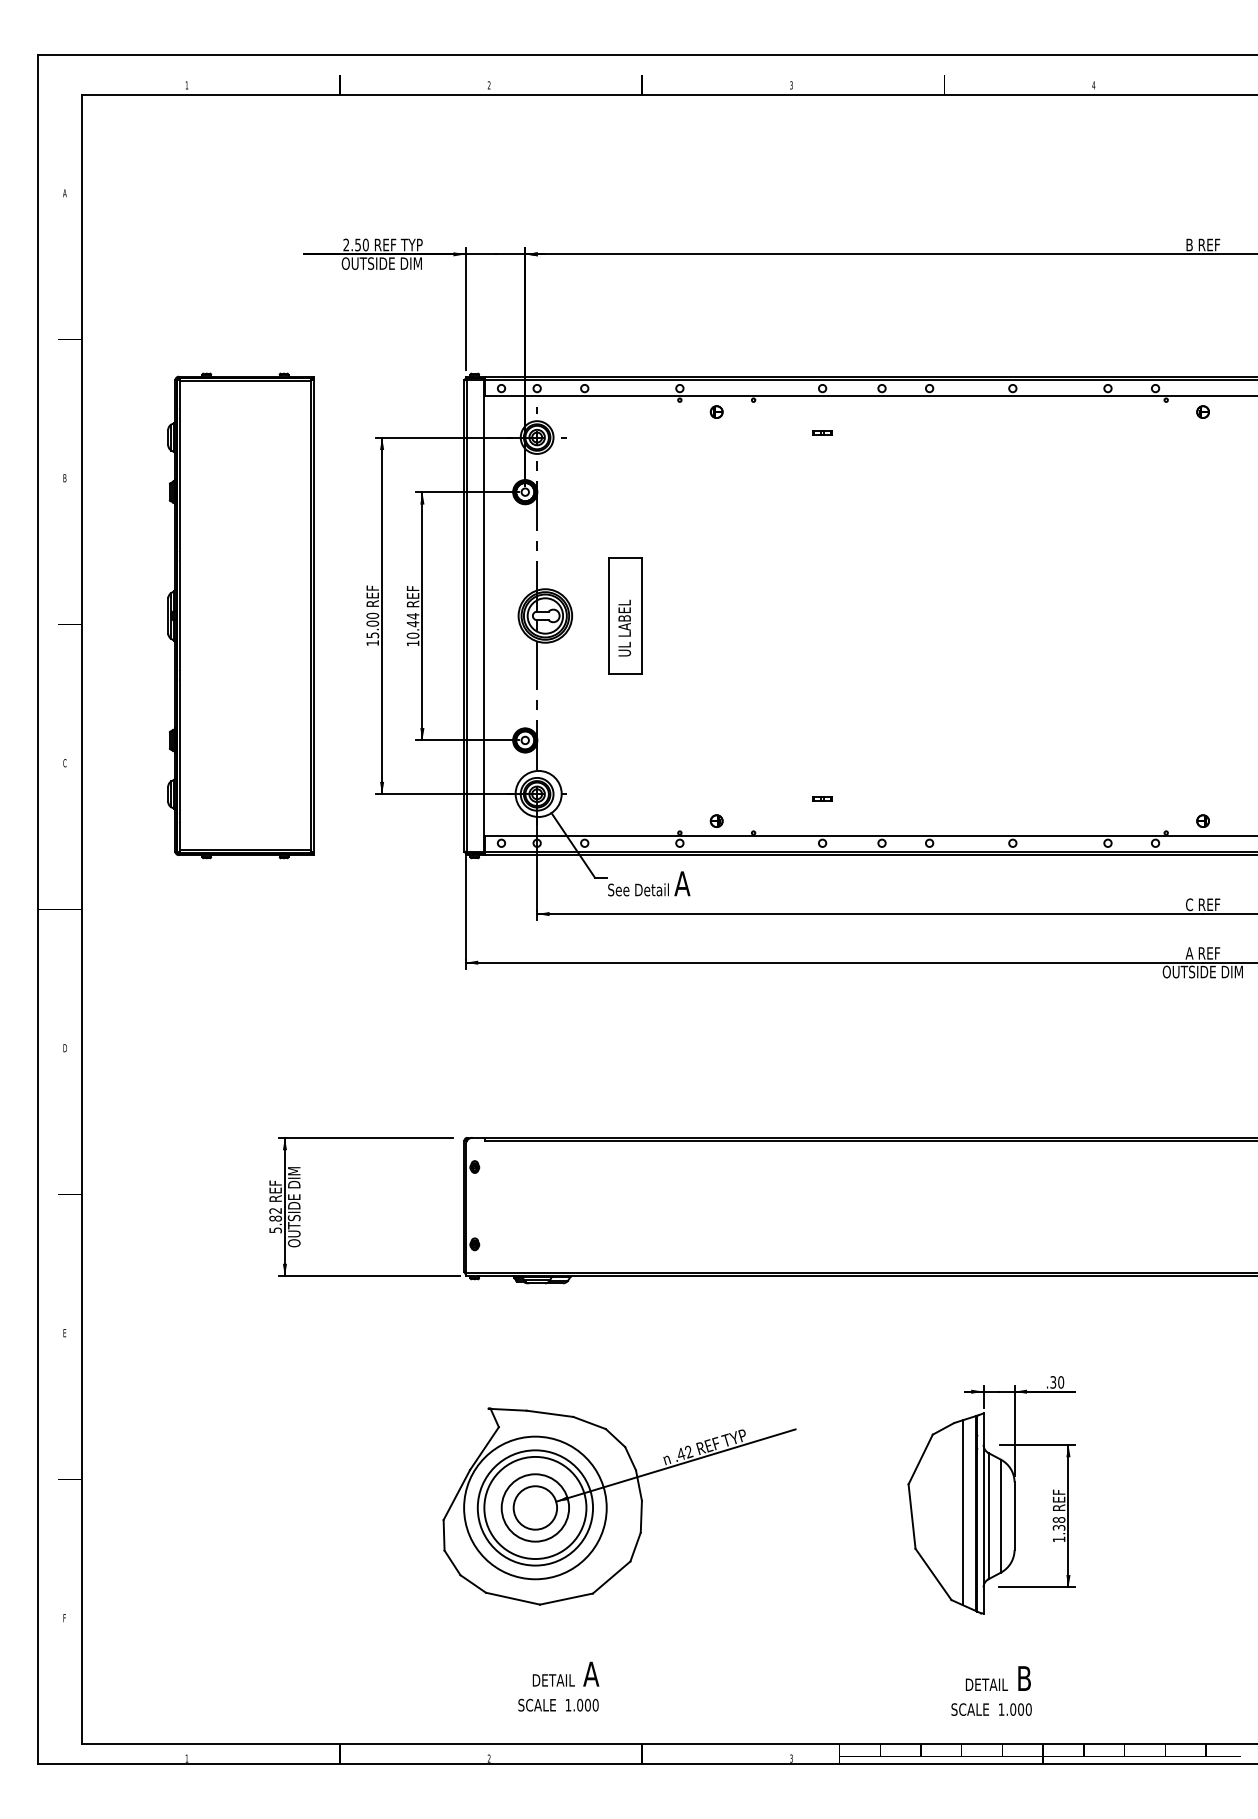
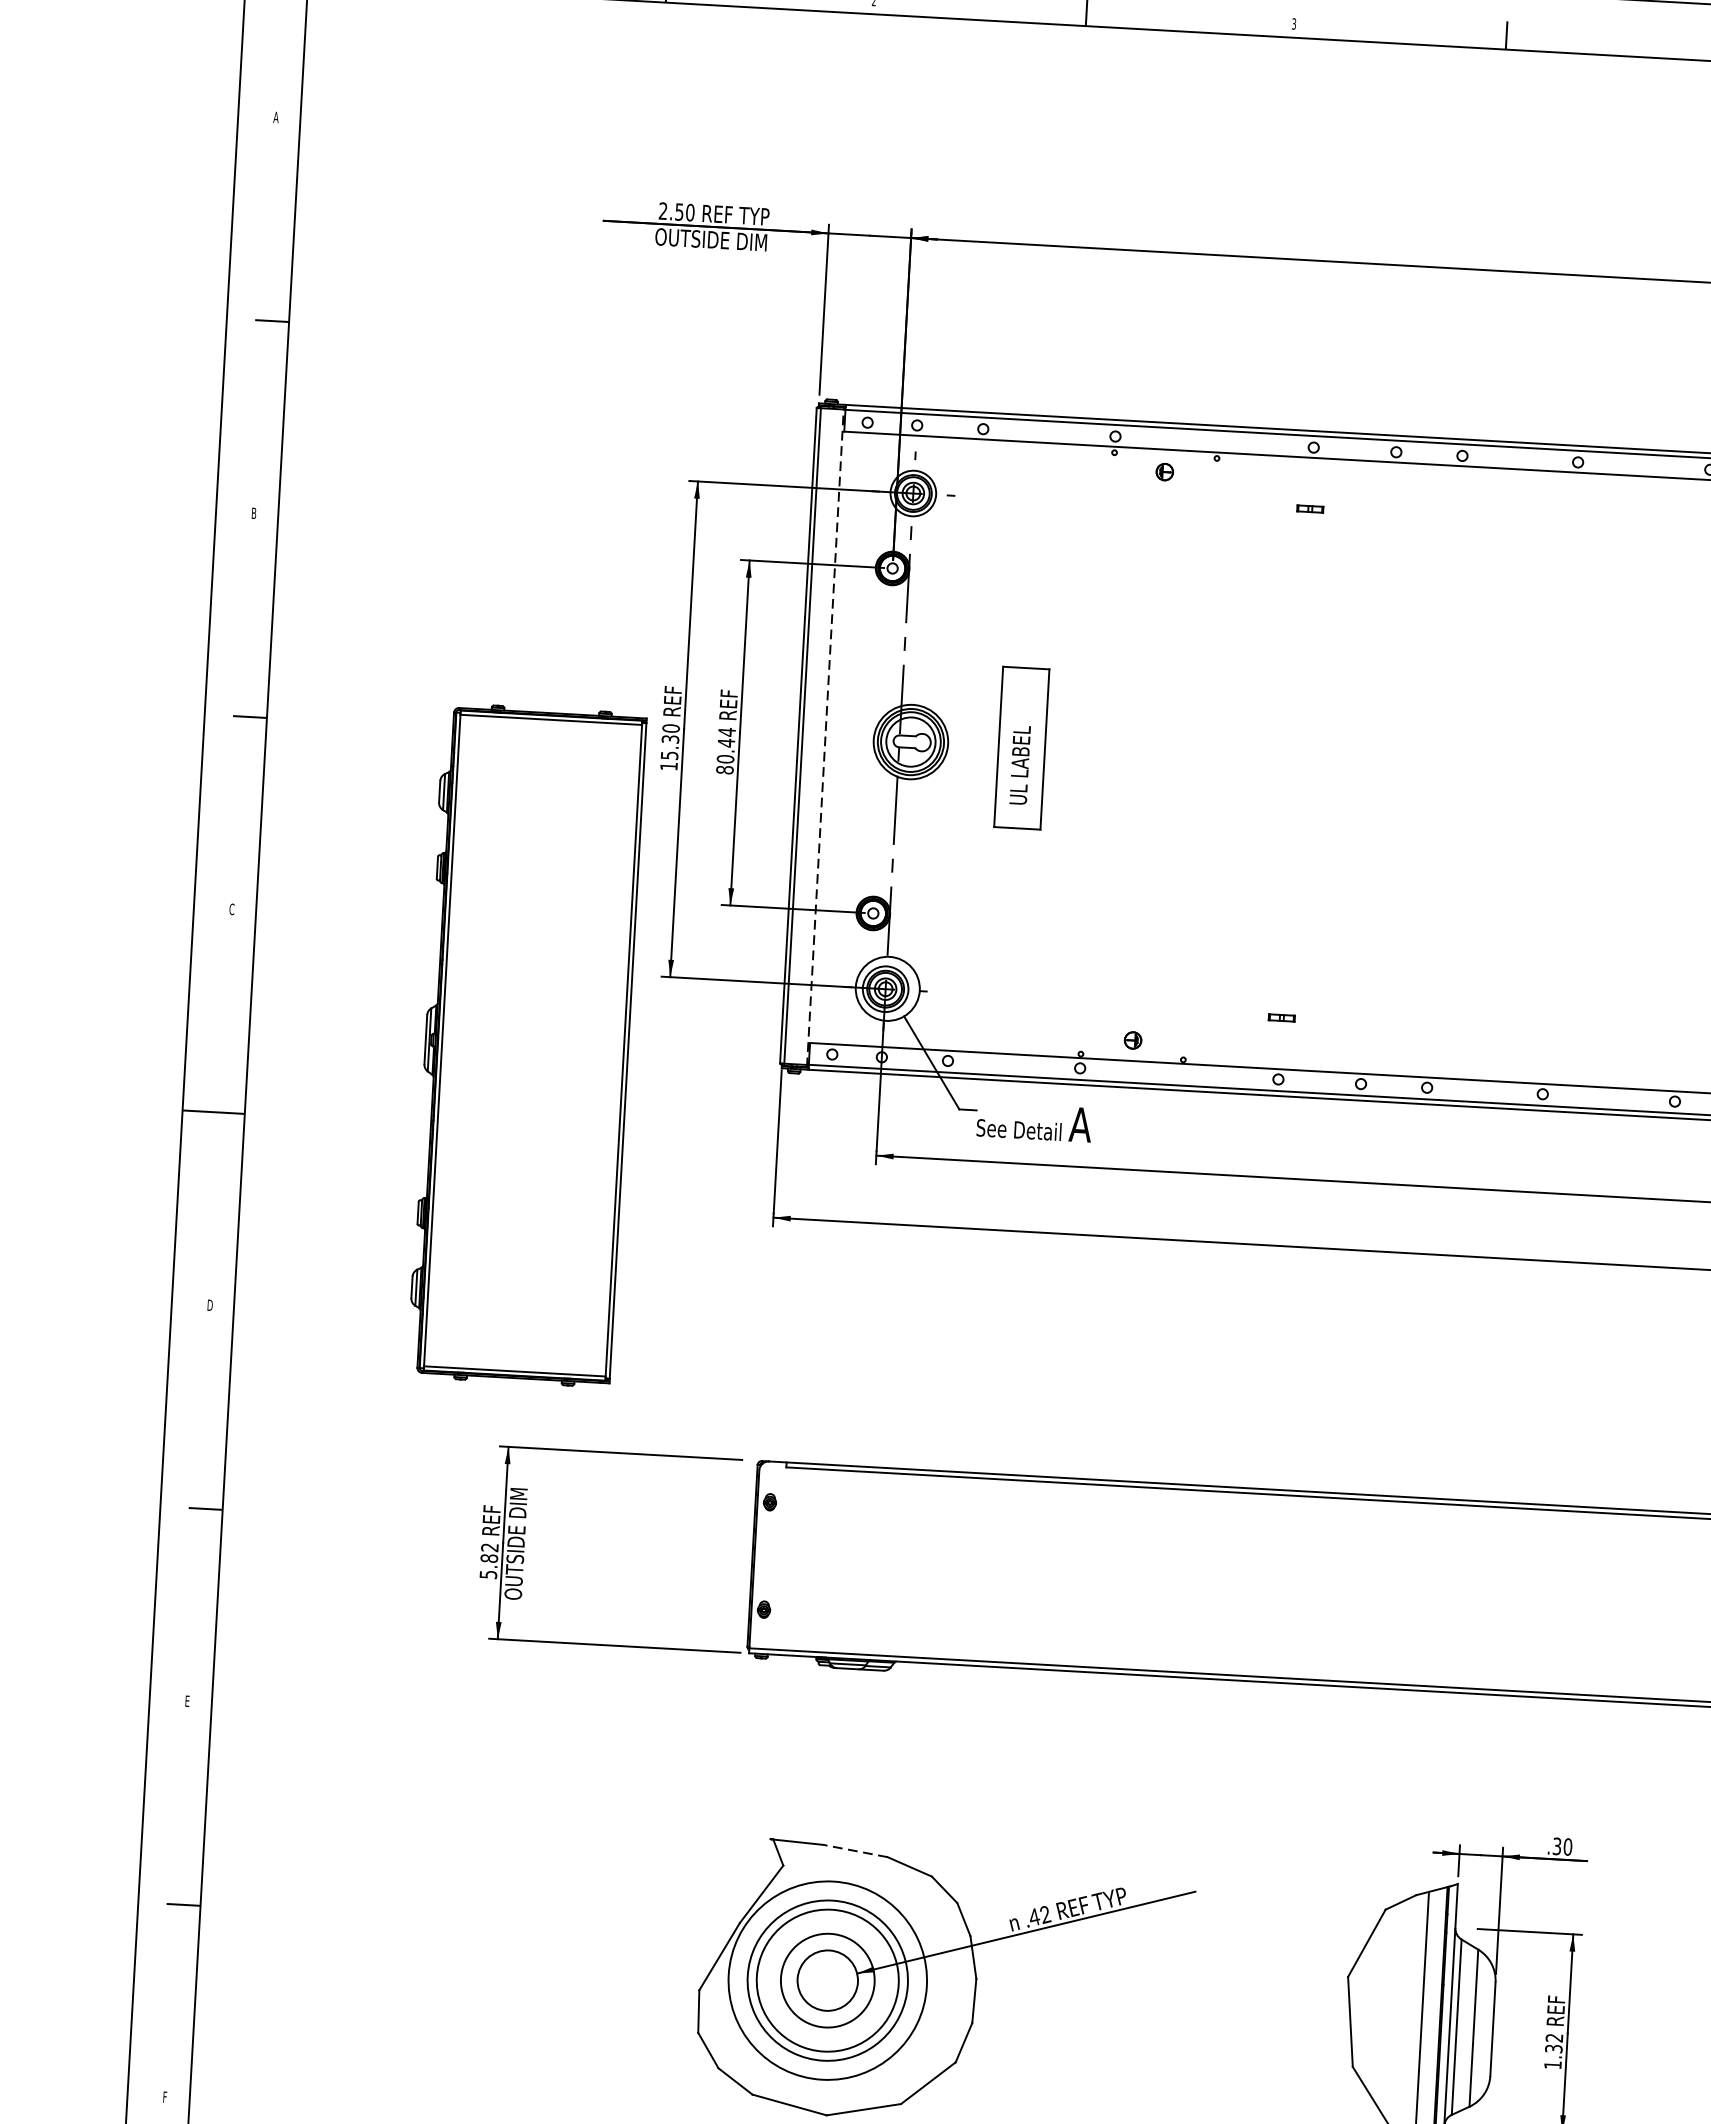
part: (240, 615) -> (526, 1044), moved
line: (483, 615) -> (824, 736), solid -> dashed
text: (372, 623) -> (670, 739), 15.00 -> 15.30
text: (412, 643) -> (724, 769), 10.44 -> 80.44
line: (550, 1413) -> (856, 1850), solid -> dashed
text: (1058, 1519) -> (1553, 2037), 1.38 -> 1.32

